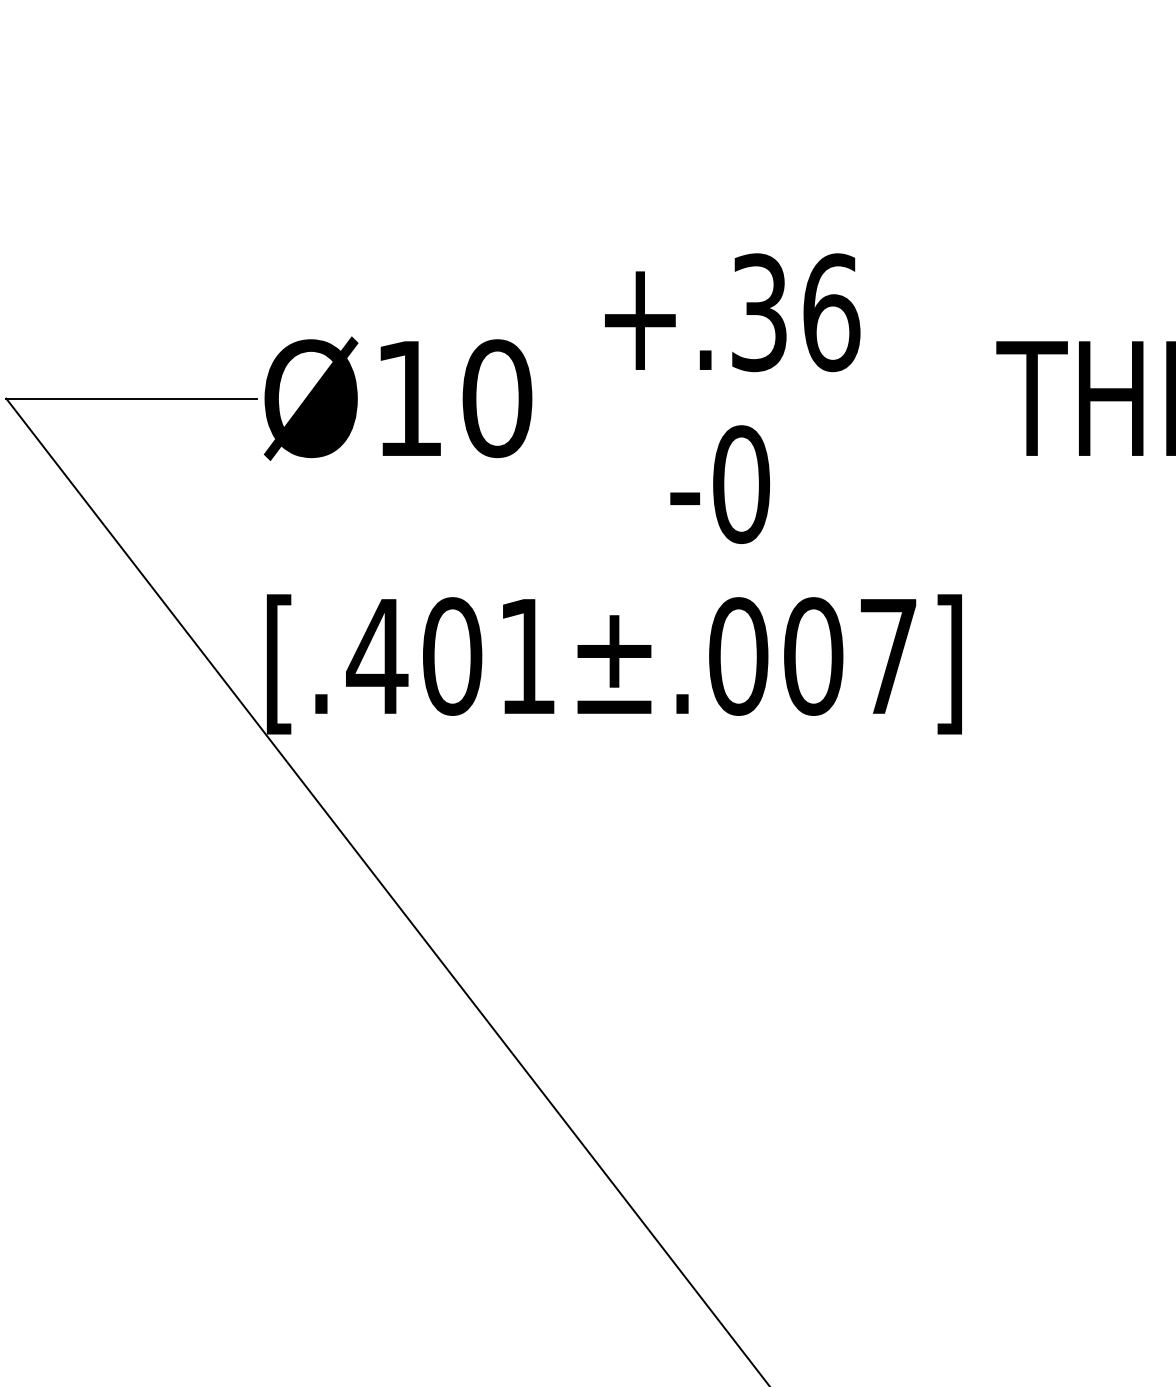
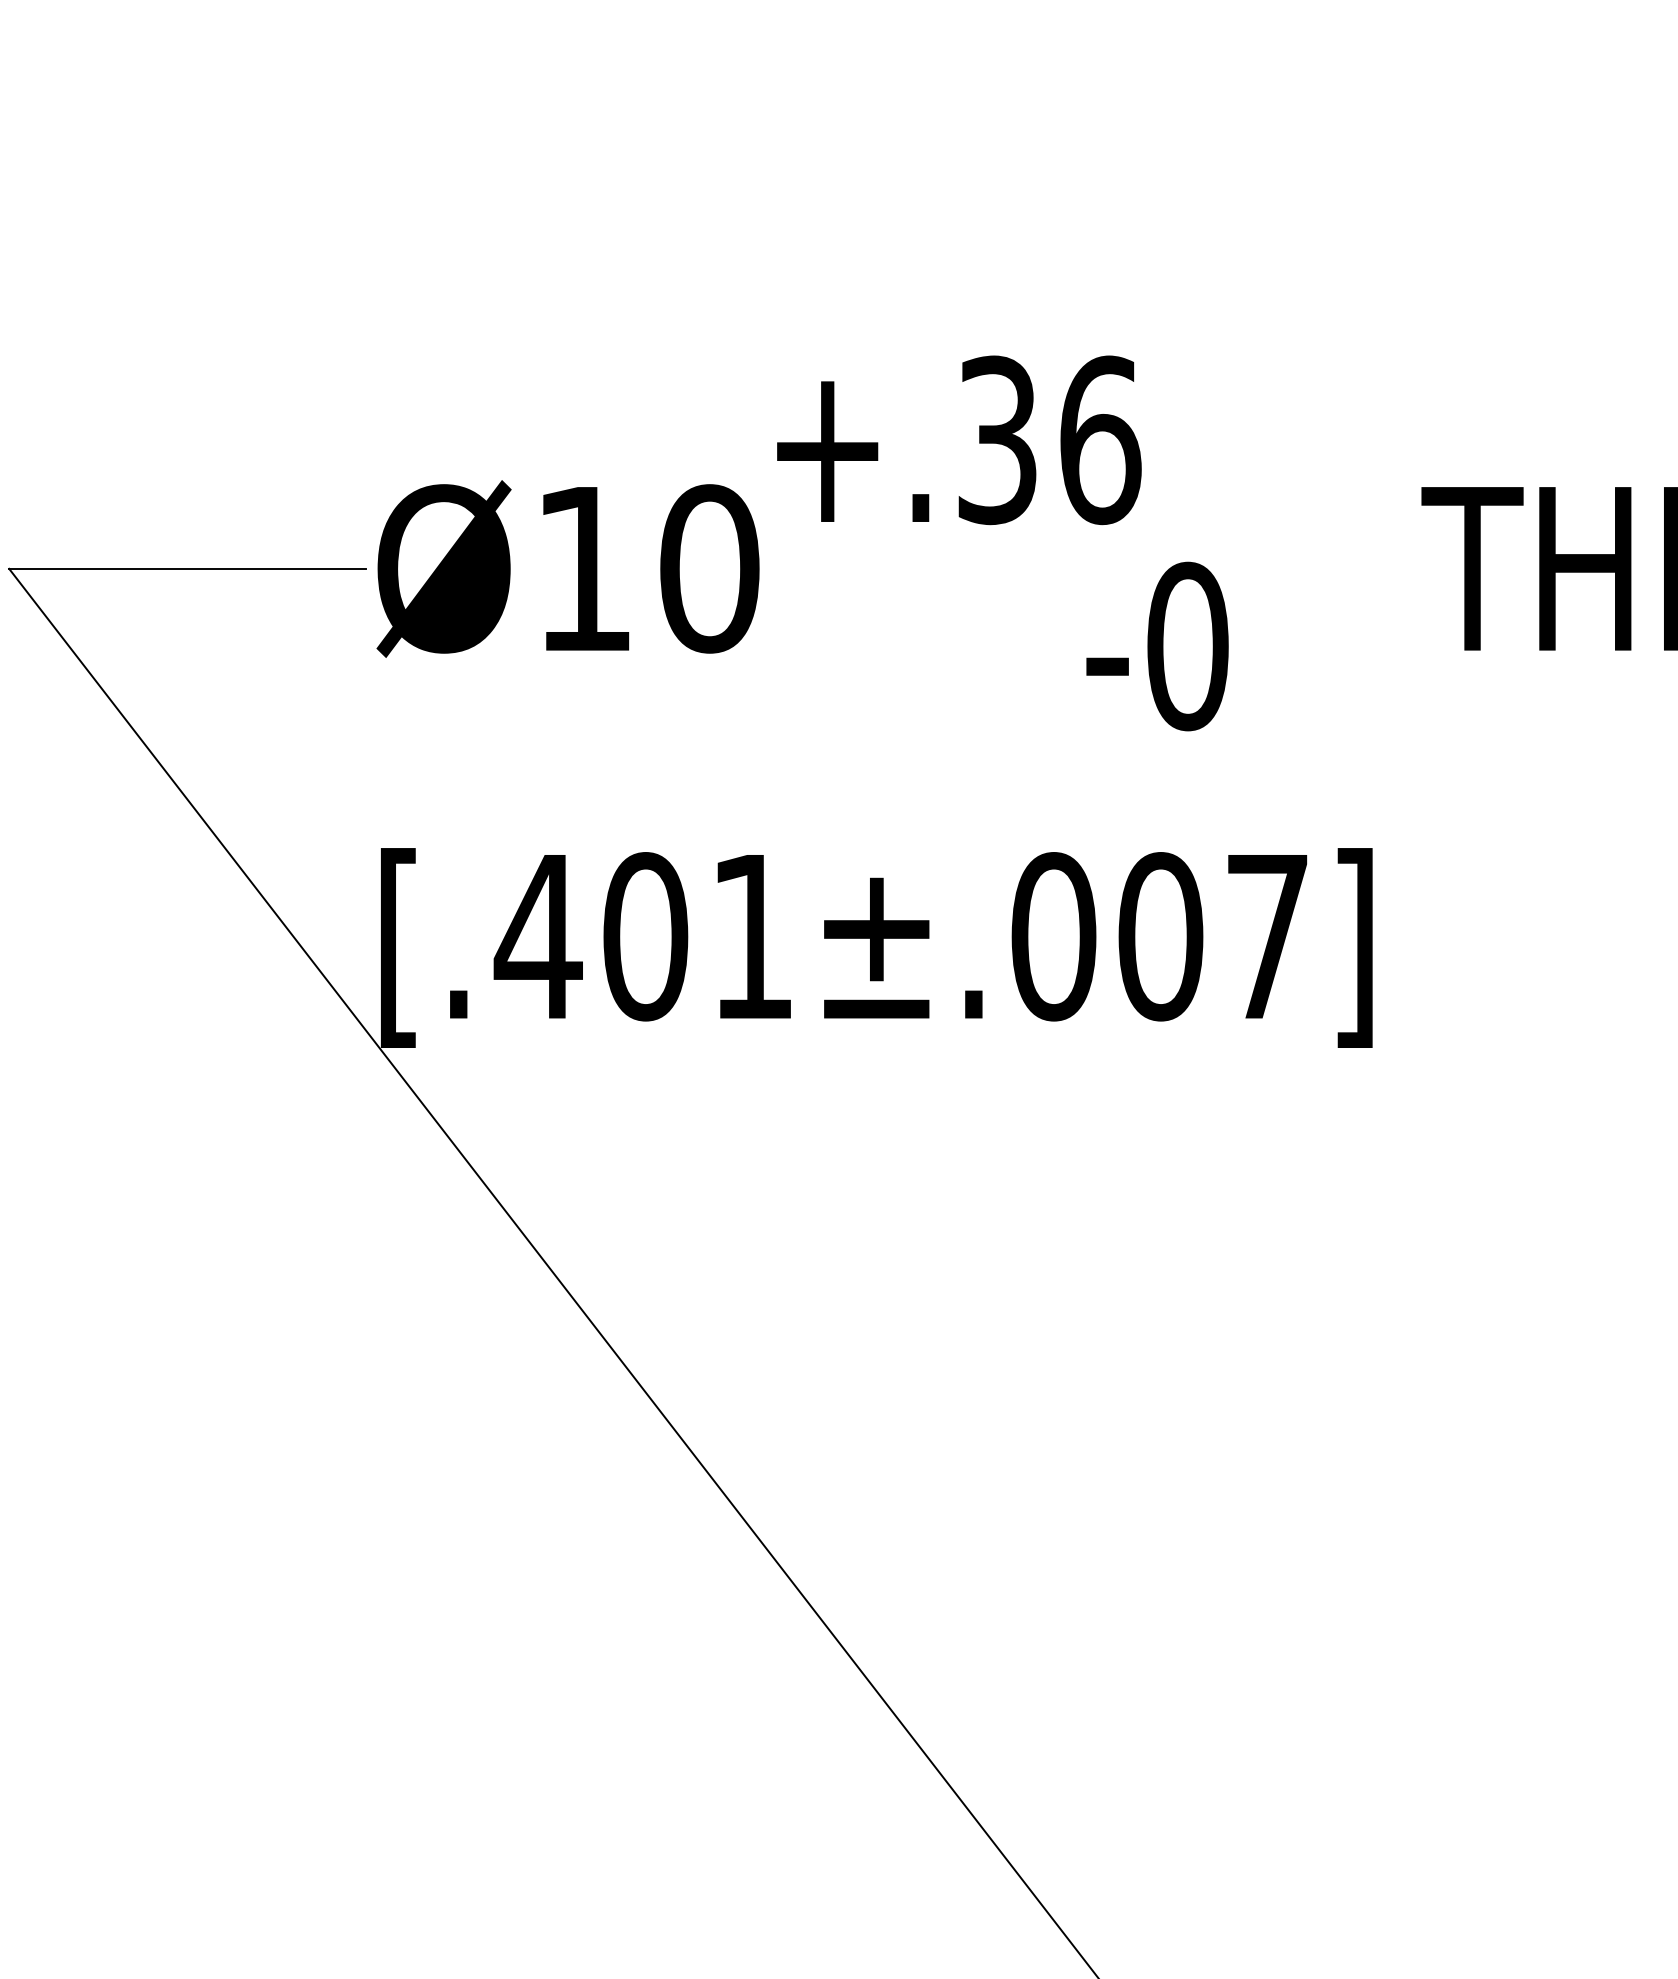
text: (732, 312) -> (959, 440), moved
text: (720, 484) -> (1157, 646), moved

